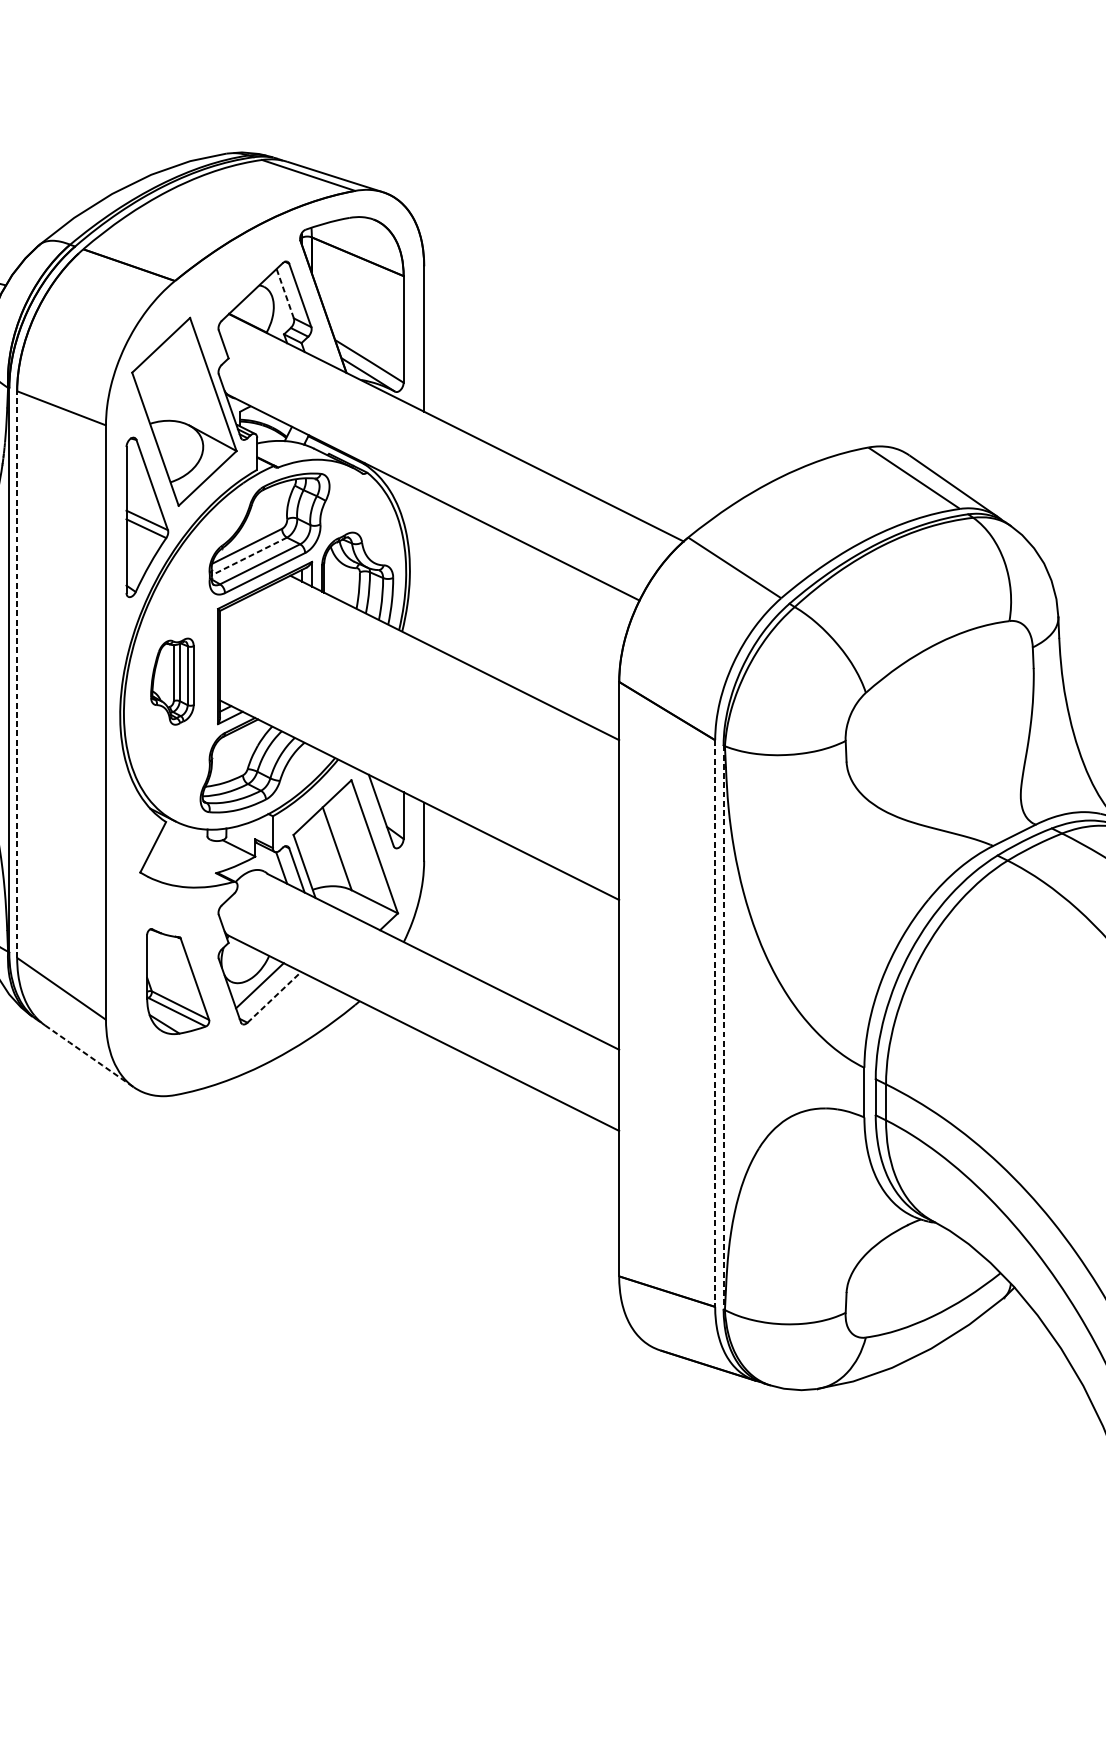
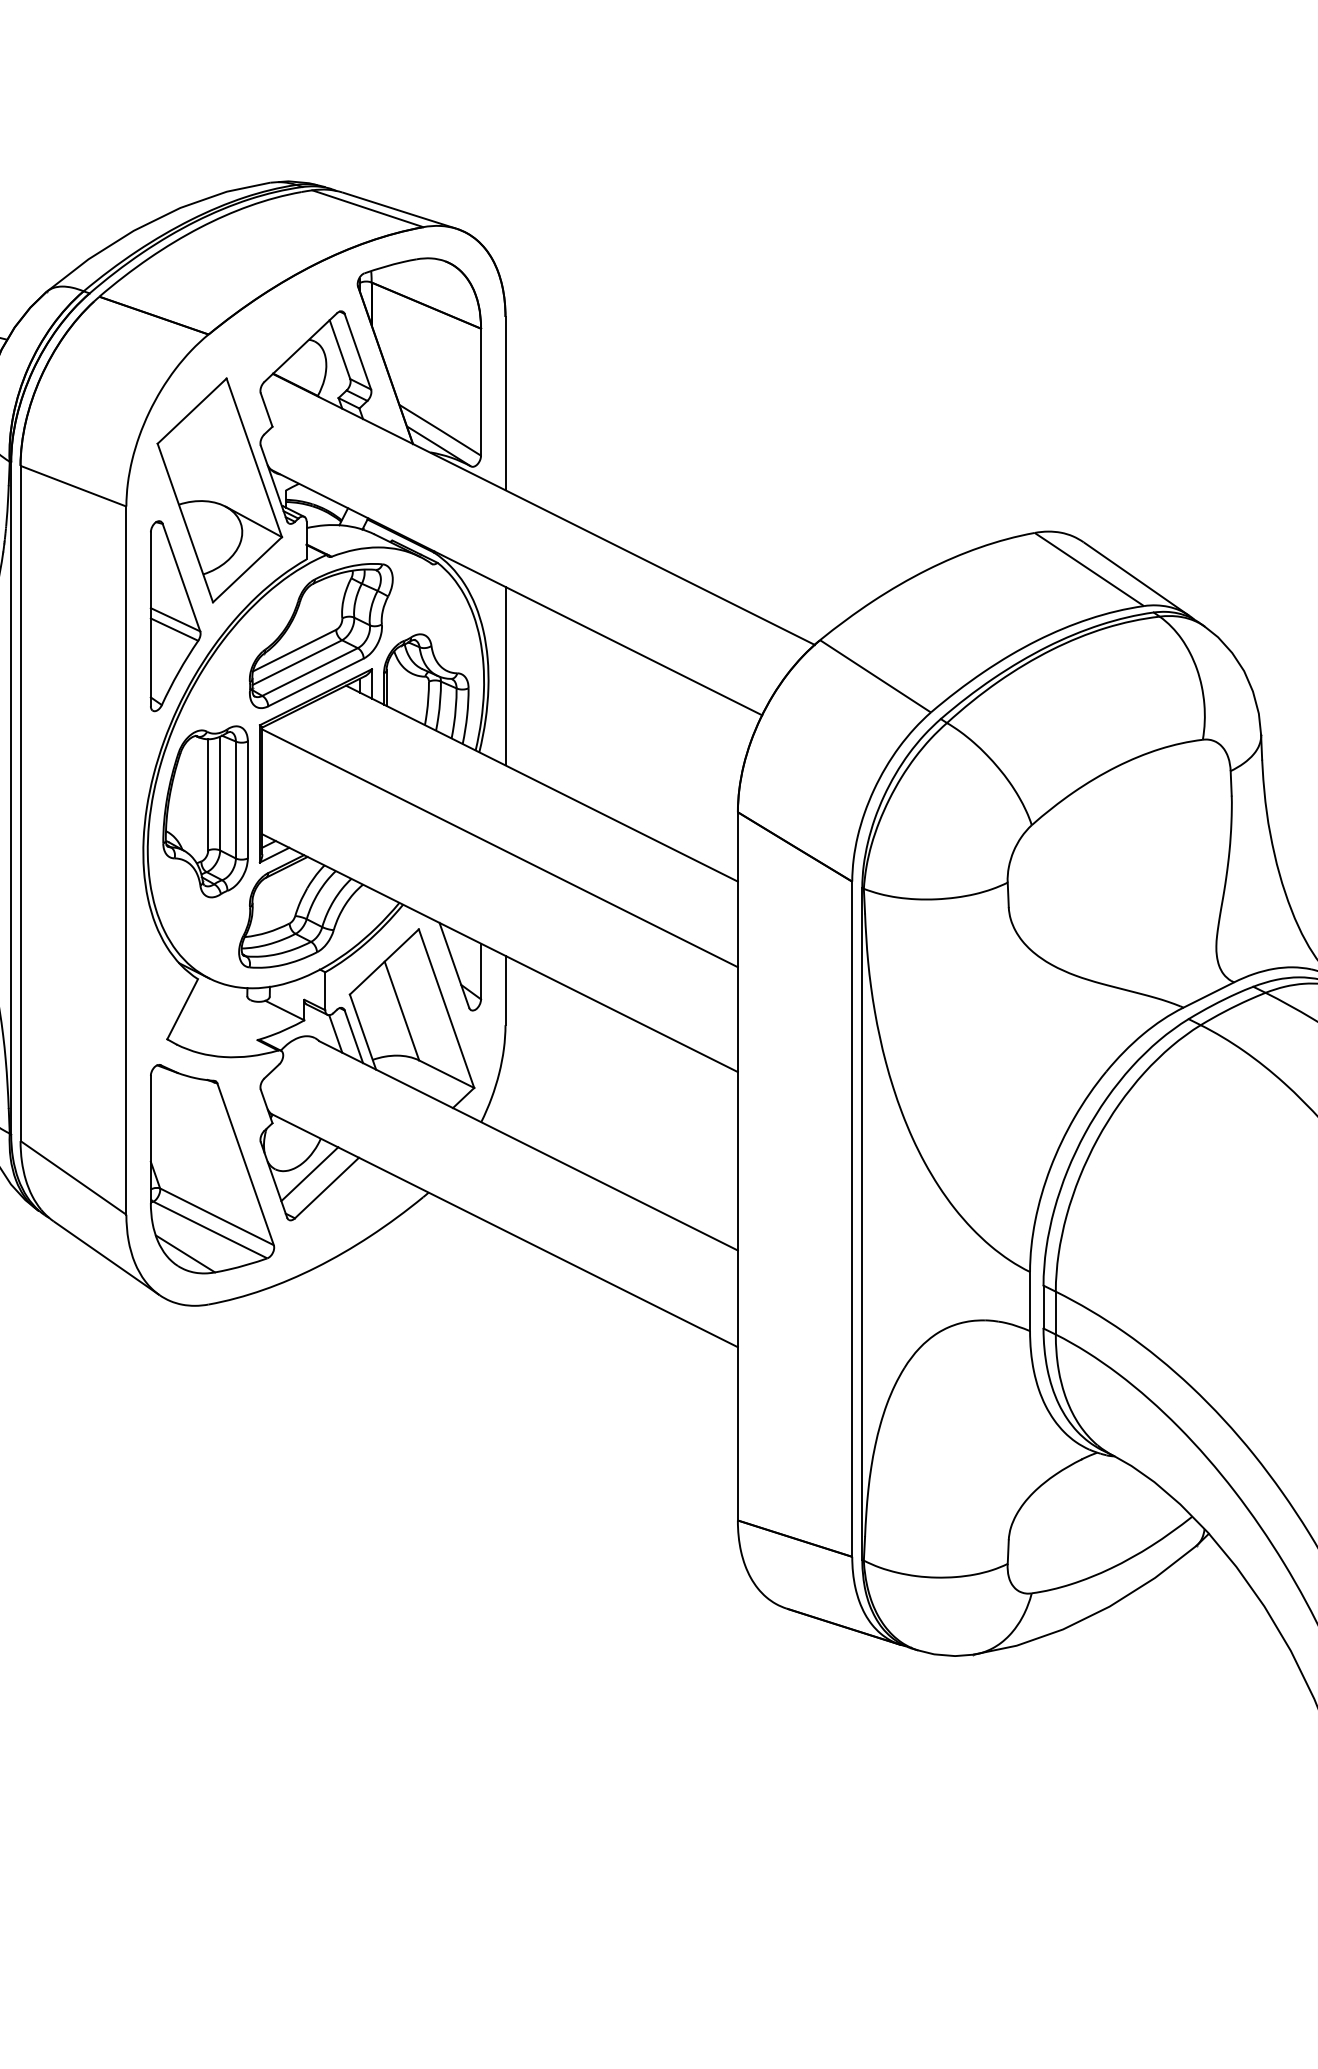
line: (284, 293) -> (339, 349), dashed -> solid
line: (249, 556) -> (297, 662), dashed -> solid
line: (424, 567) -> (505, 675), added
line: (17, 674) -> (20, 803), dashed -> solid
part: (172, 681) -> (205, 811), size x1.67
line: (419, 712) -> (499, 848), added
part: (178, 981) -> (212, 1169), size x1.67
line: (274, 996) -> (327, 1187), dashed -> solid
line: (715, 1023) -> (852, 1219), dashed -> solid
line: (723, 1027) -> (862, 1224), dashed -> solid
line: (89, 1056) -> (106, 1258), dashed -> solid

